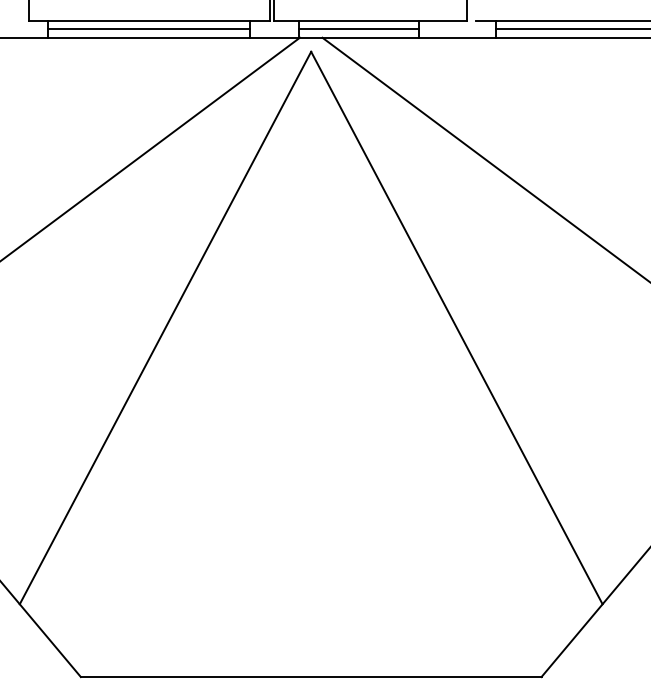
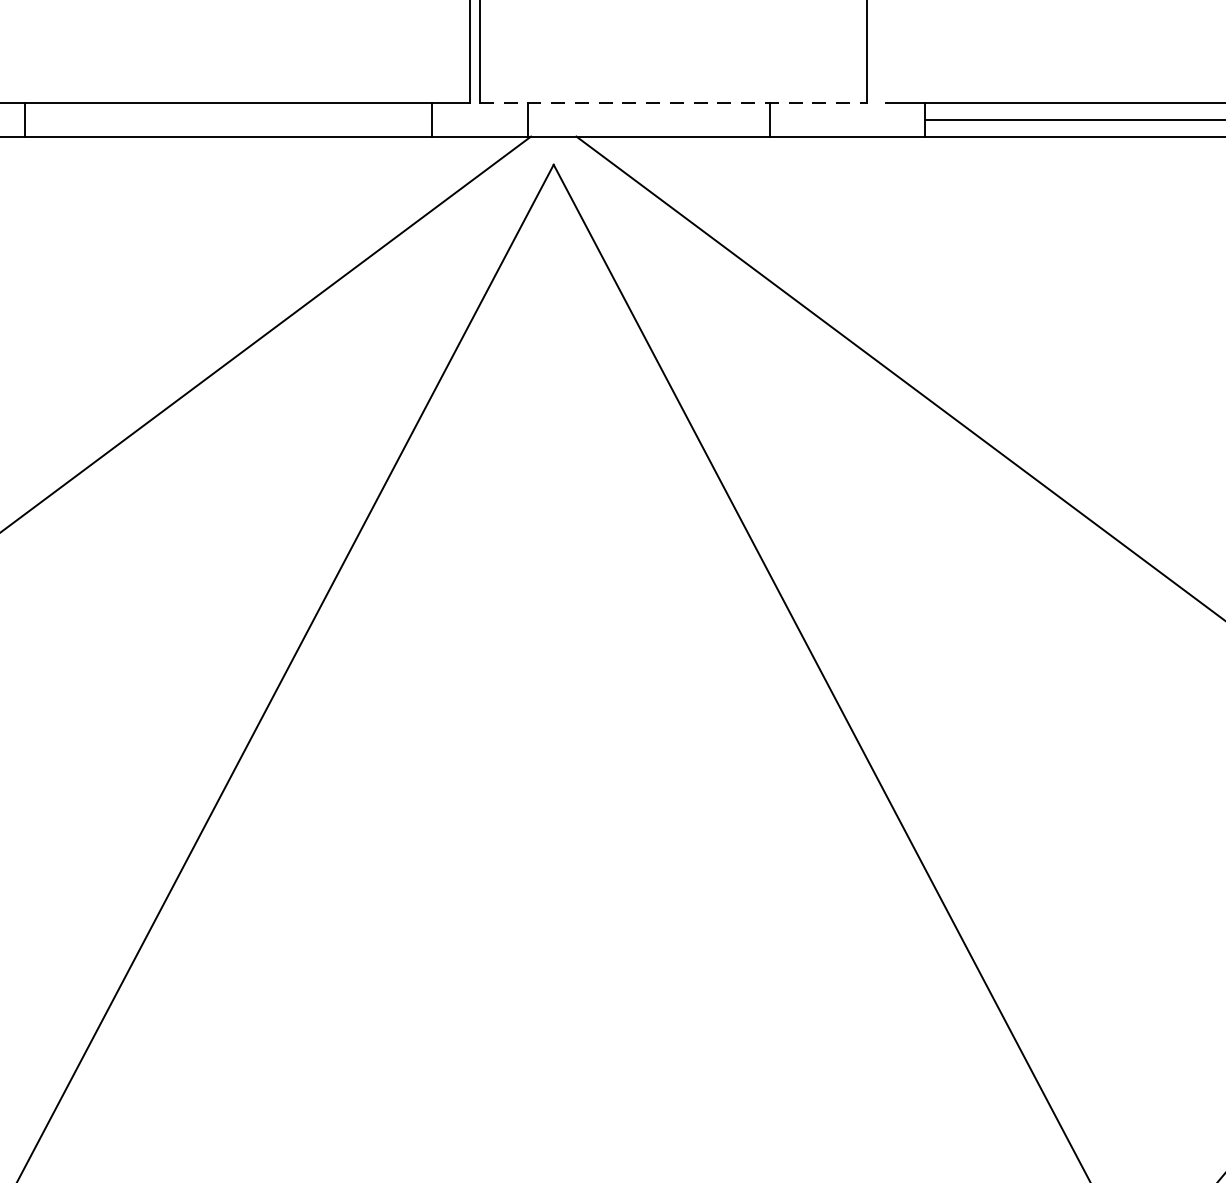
line: (371, 20) -> (674, 101), solid -> dashed
line: (149, 29) -> (228, 119), removed
line: (358, 29) -> (648, 119), removed

